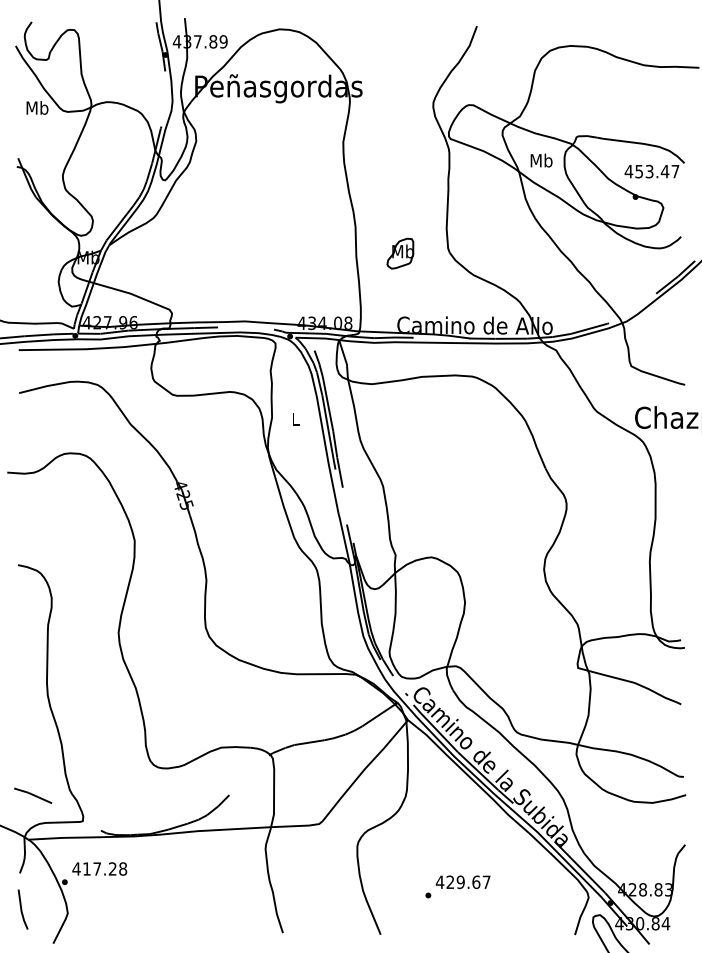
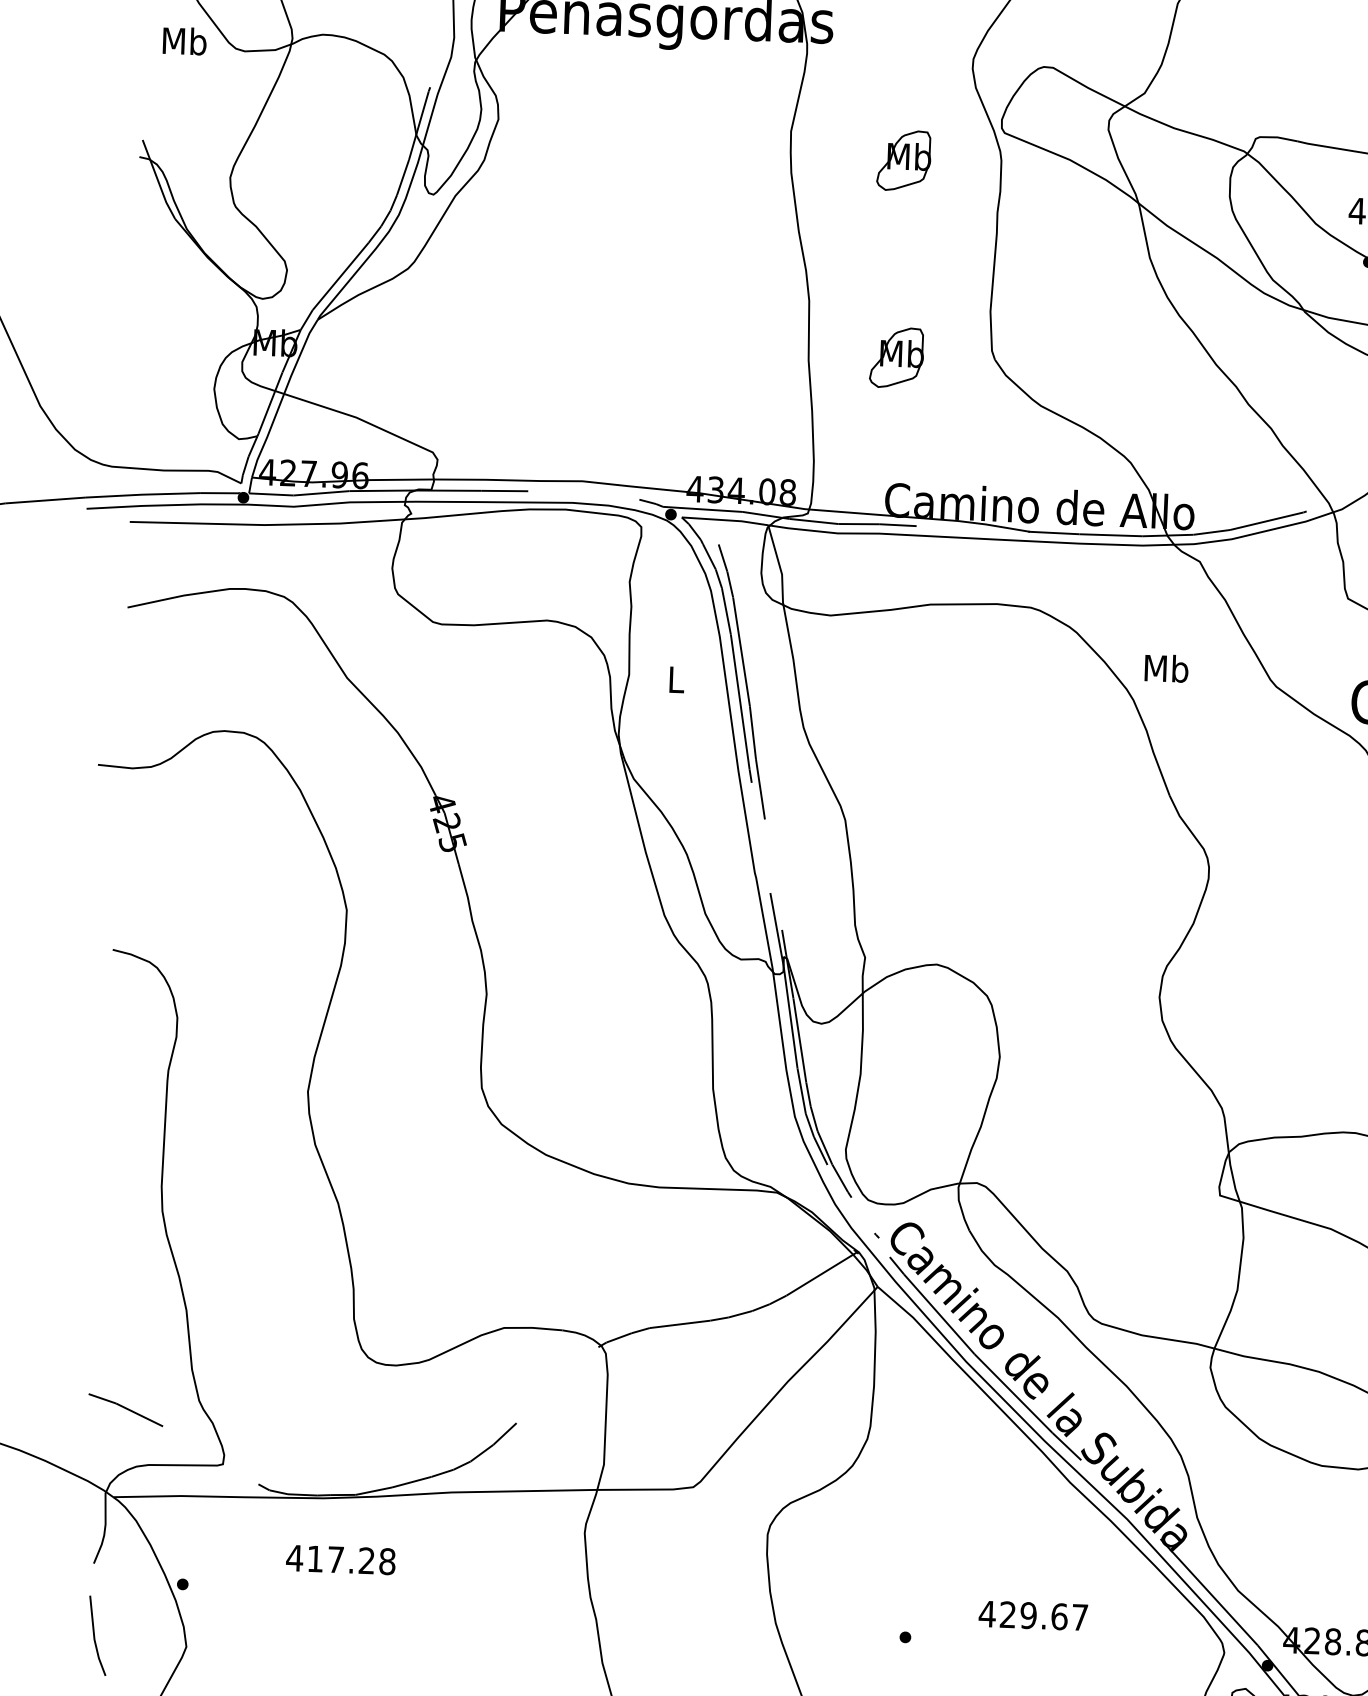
part: (400, 154) -> (903, 160), added
text: (541, 160) -> (1166, 668), moved
text: (99, 868) -> (340, 1558), moved
text: (462, 882) -> (1031, 1616), moved

